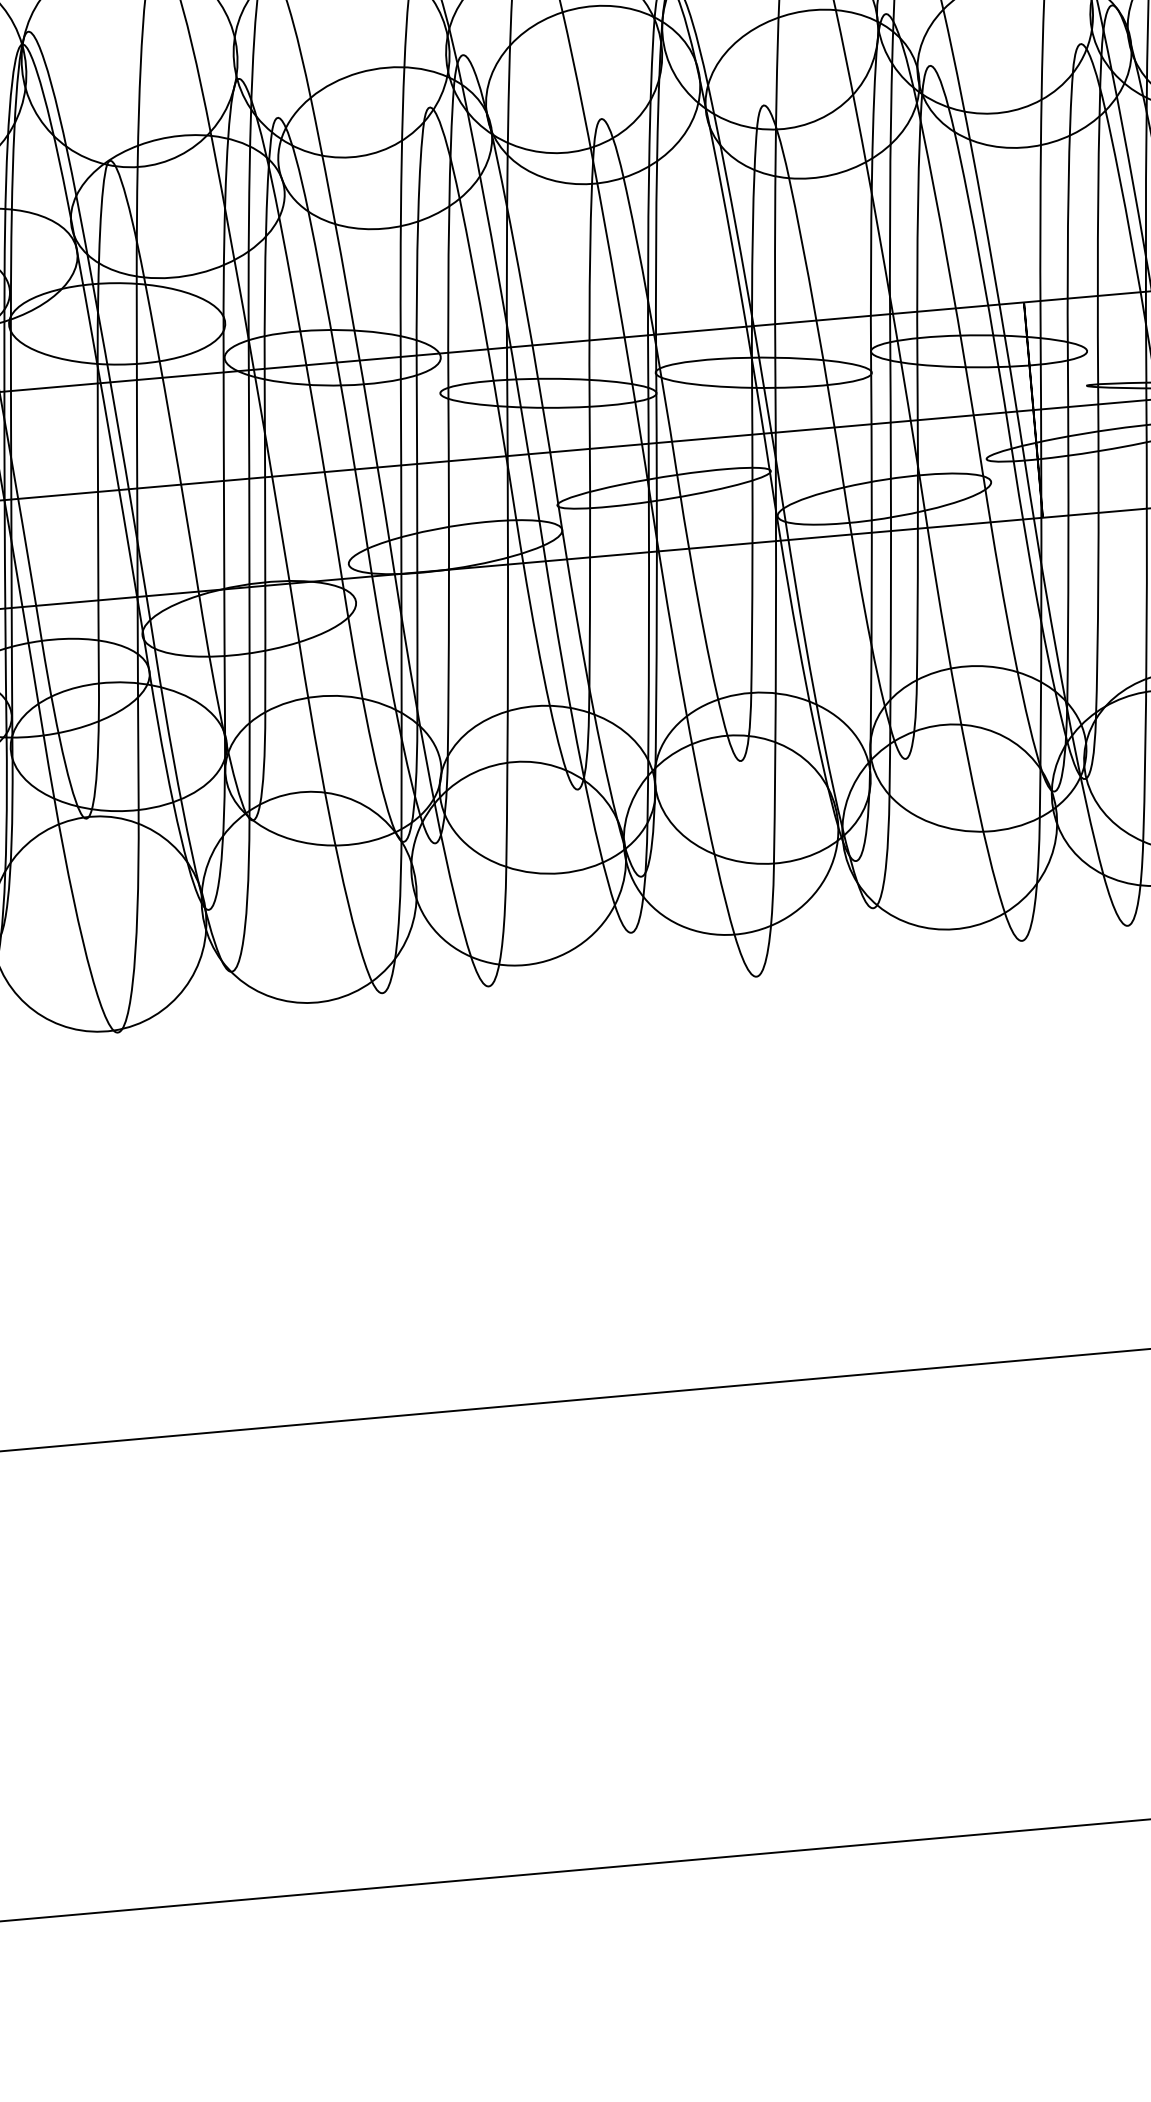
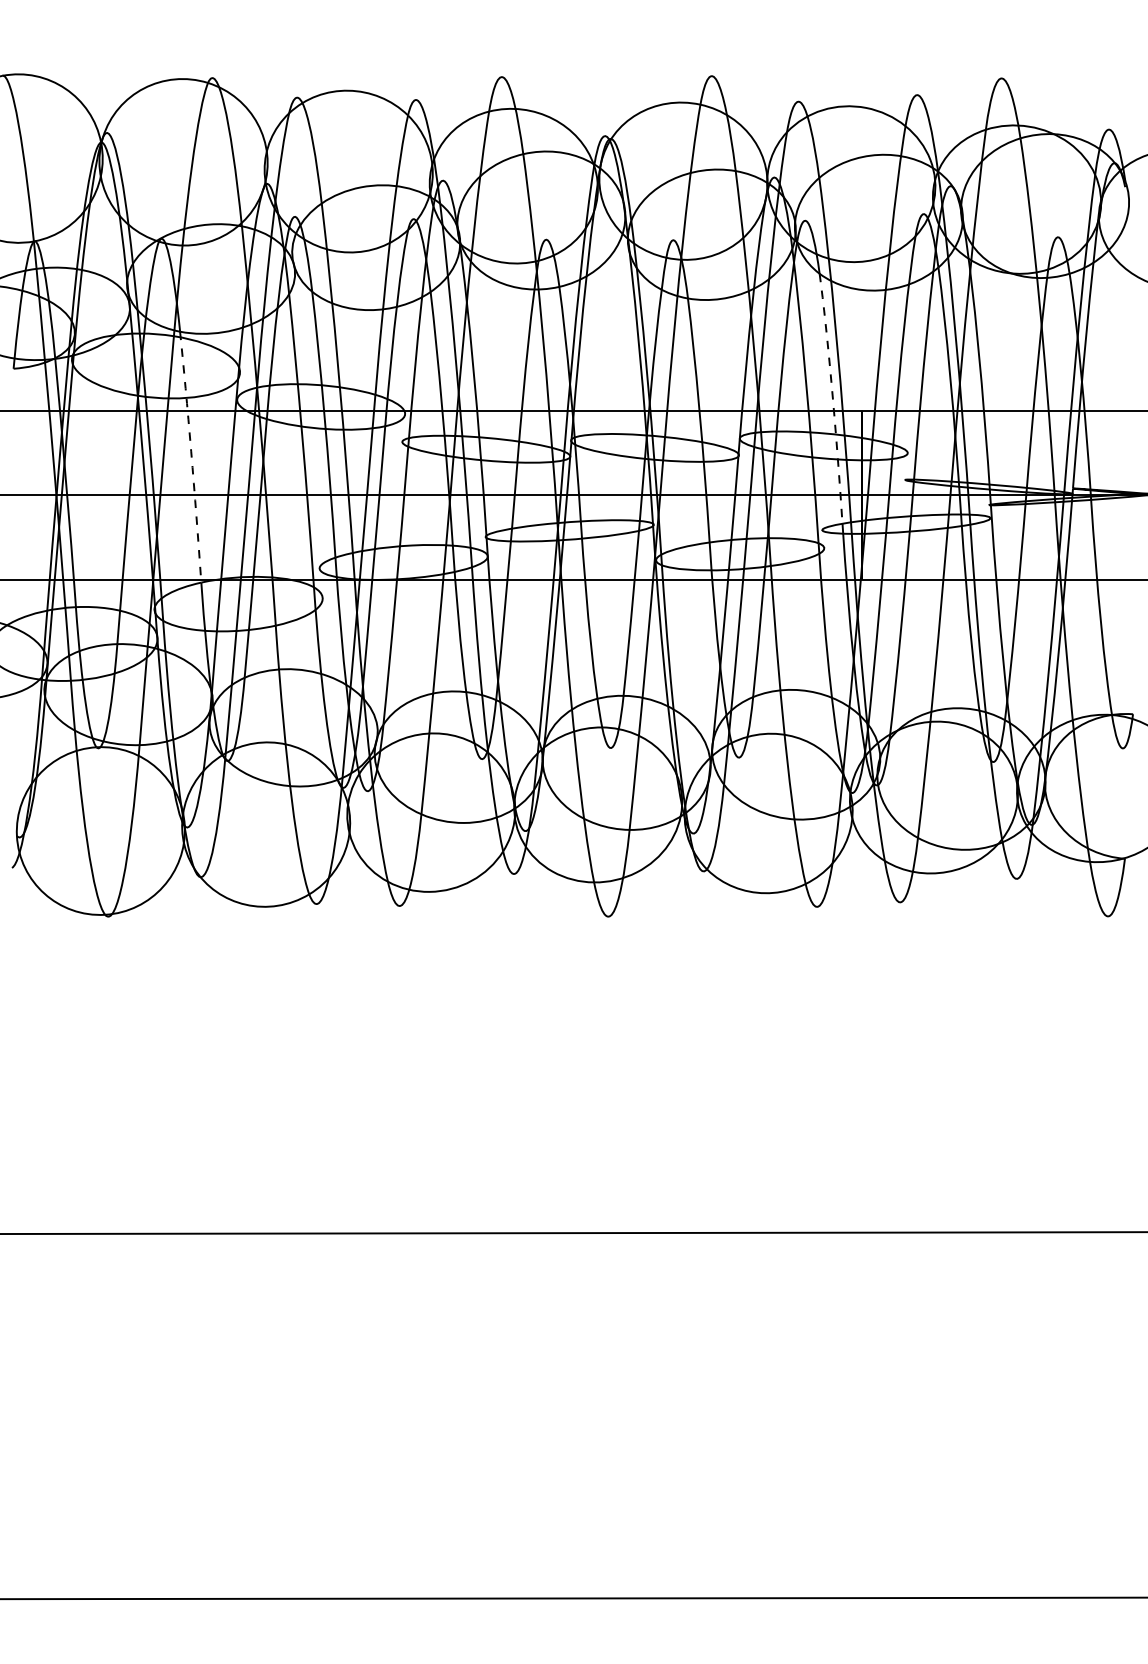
arc: (984, 285) -> (832, 395), solid -> dashed
arc: (172, 434) -> (191, 455), solid -> dashed

